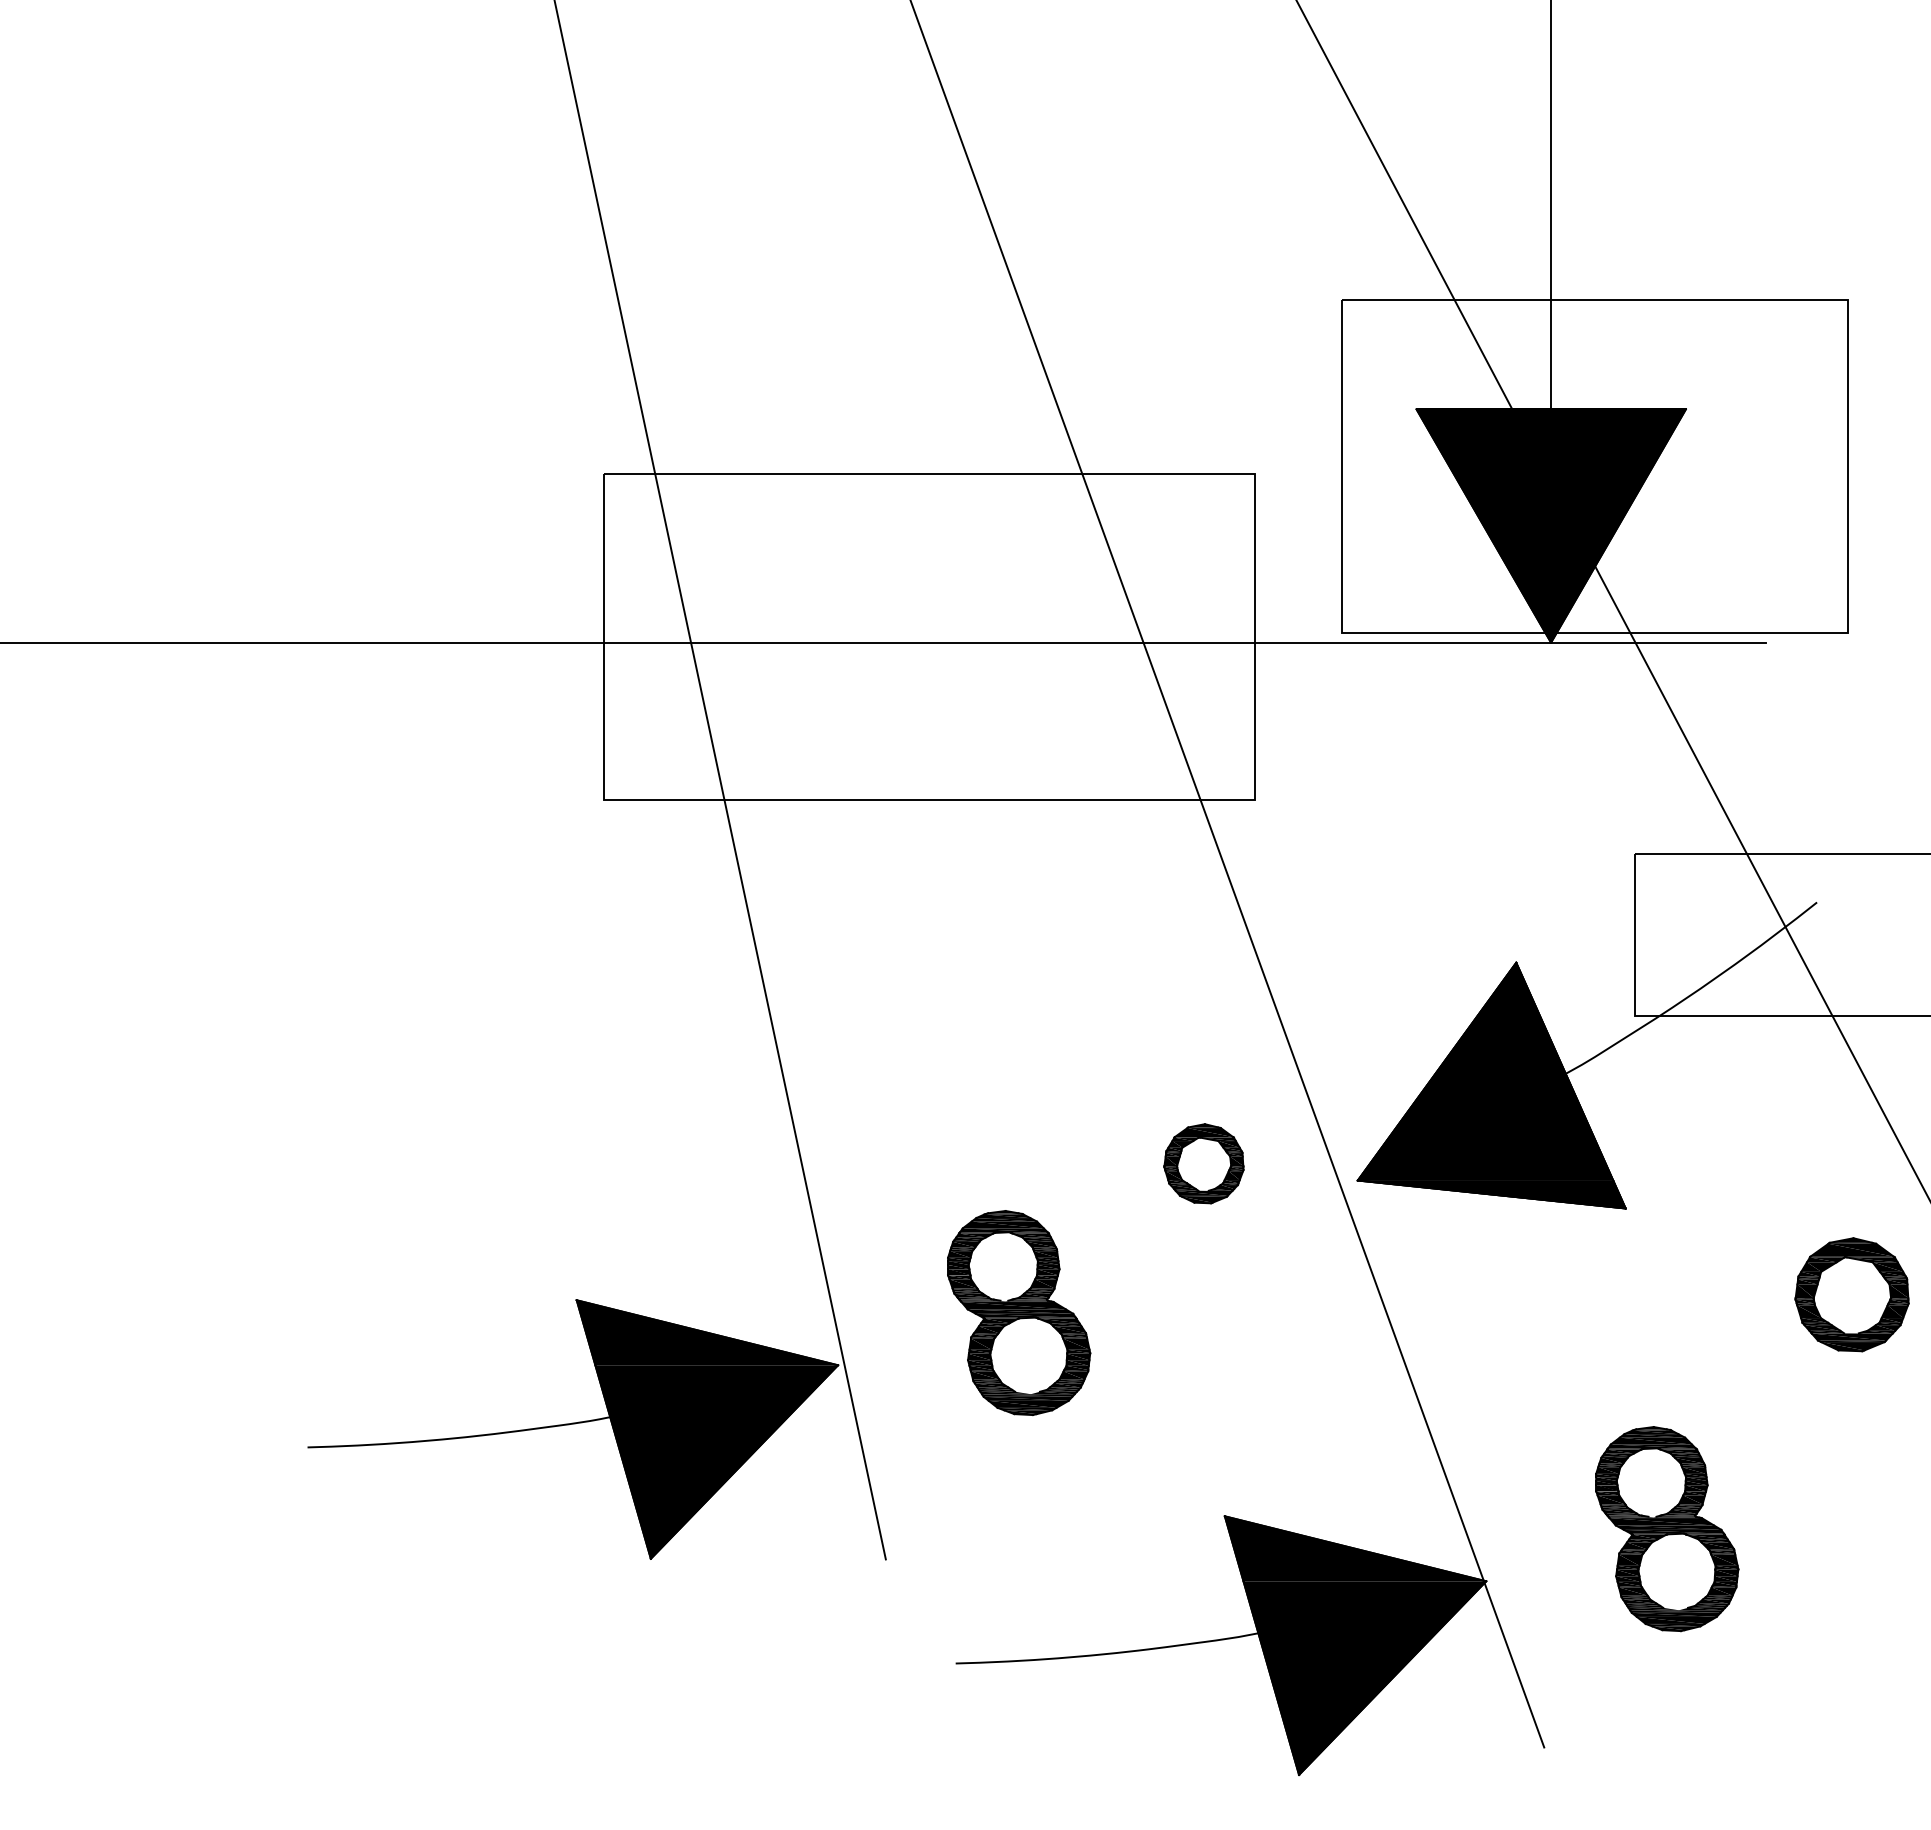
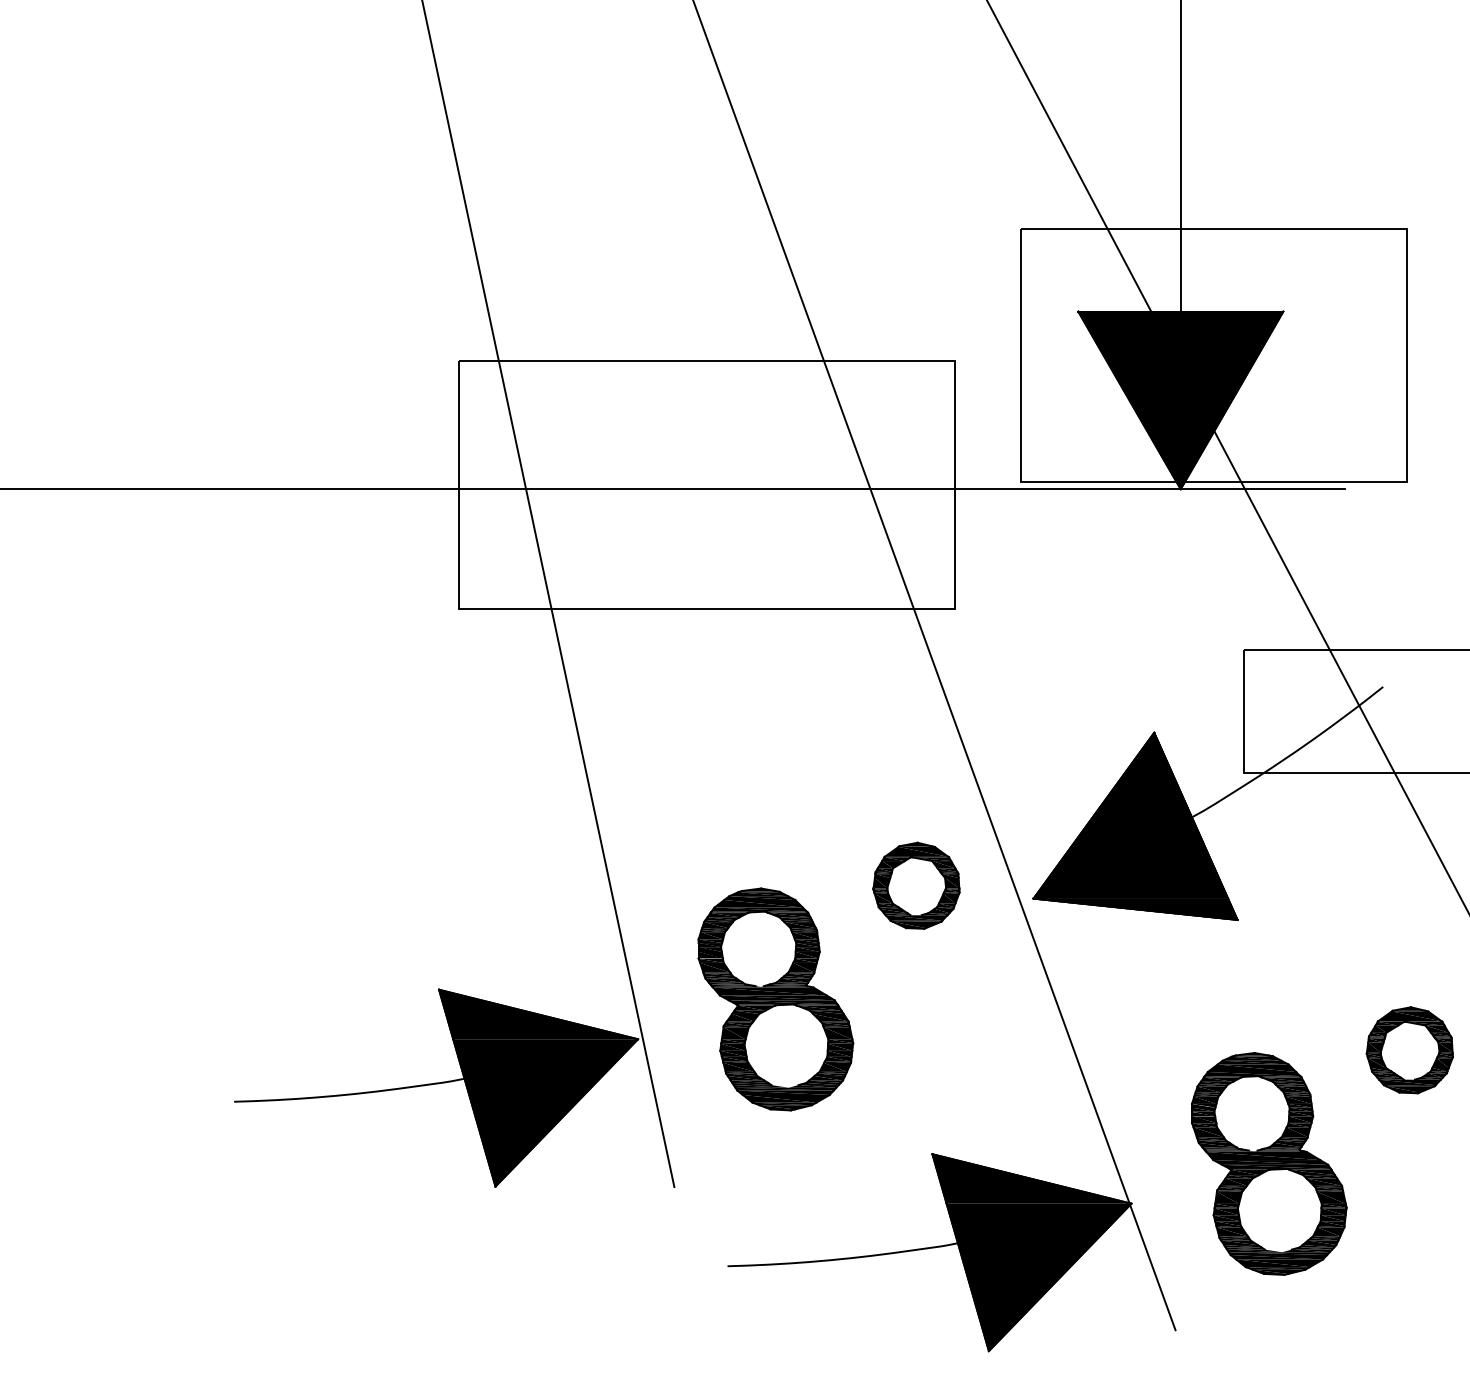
part: (1203, 1163) -> (916, 885), size x1.43
part: (1851, 1294) -> (1409, 1050), moved
part: (1018, 1312) -> (775, 999), size x1.43
part: (1666, 1528) -> (1268, 1163), size x1.43

